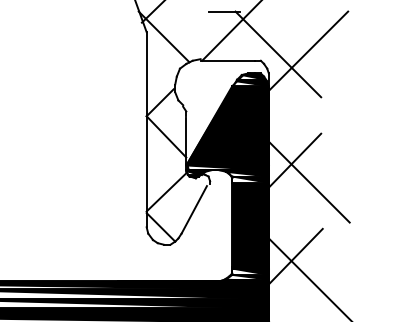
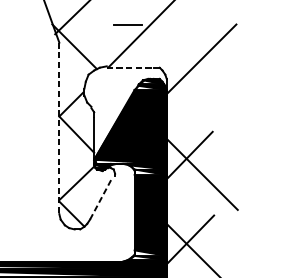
line: (278, 54) -> (175, 62), removed
line: (227, 60) -> (130, 67), solid -> dashed
line: (146, 129) -> (59, 128), solid -> dashed
line: (194, 209) -> (101, 198), solid -> dashed

